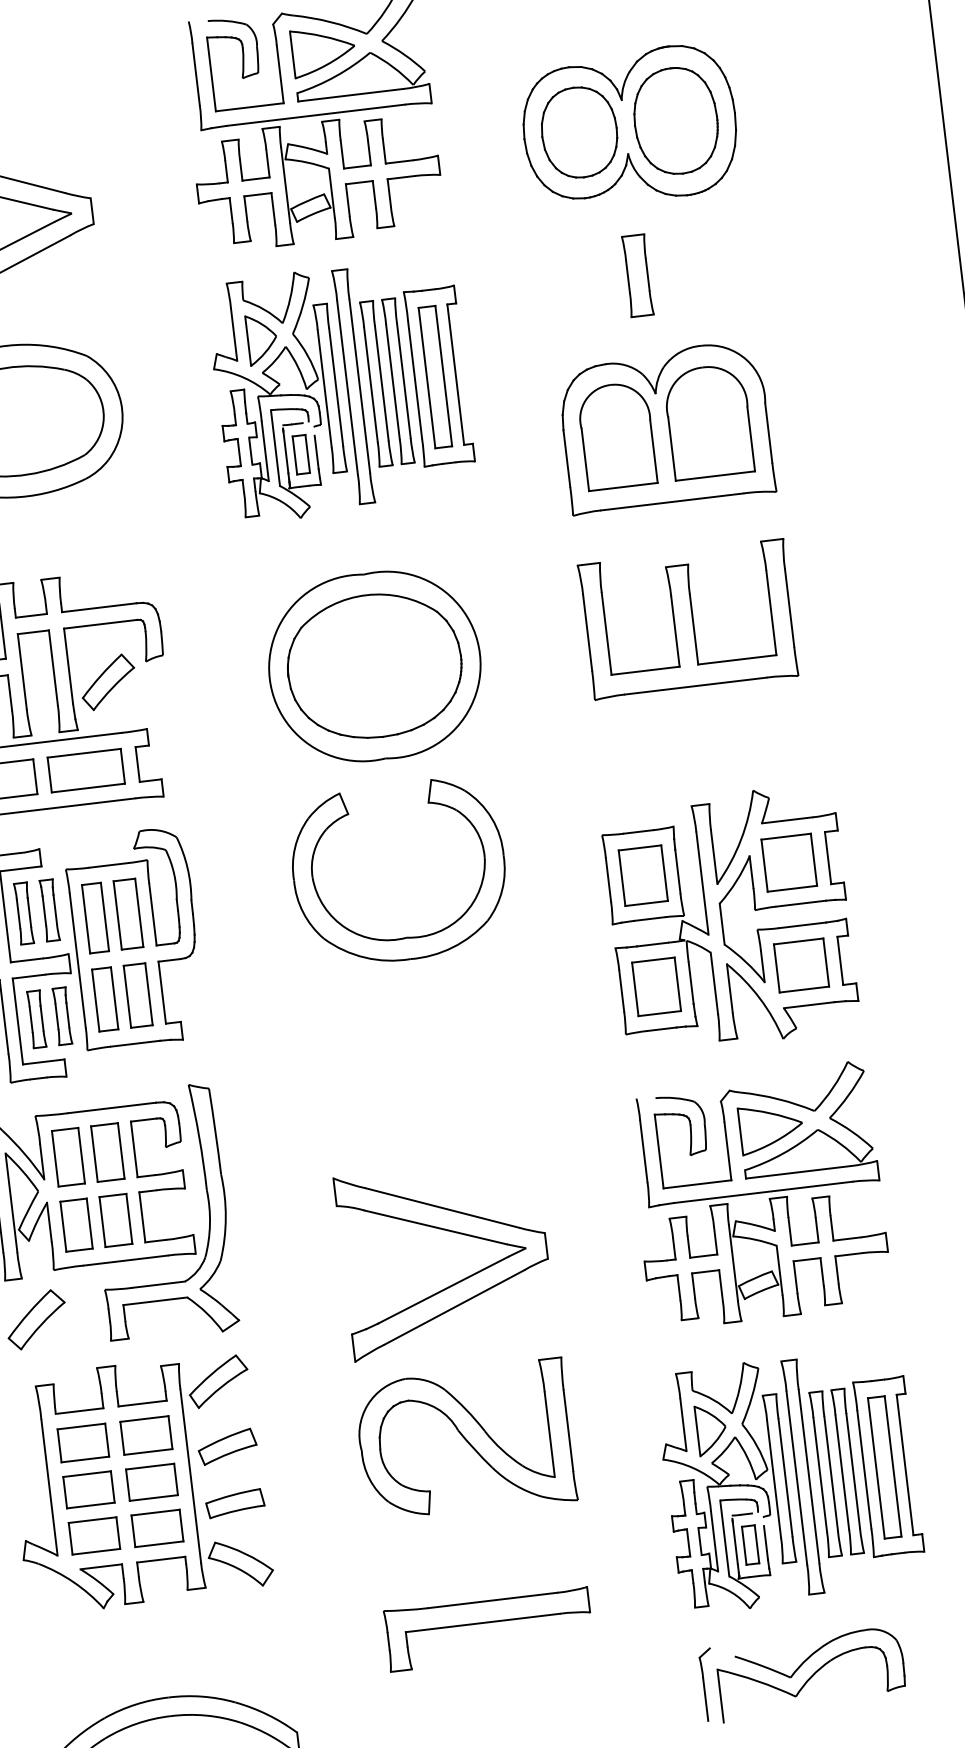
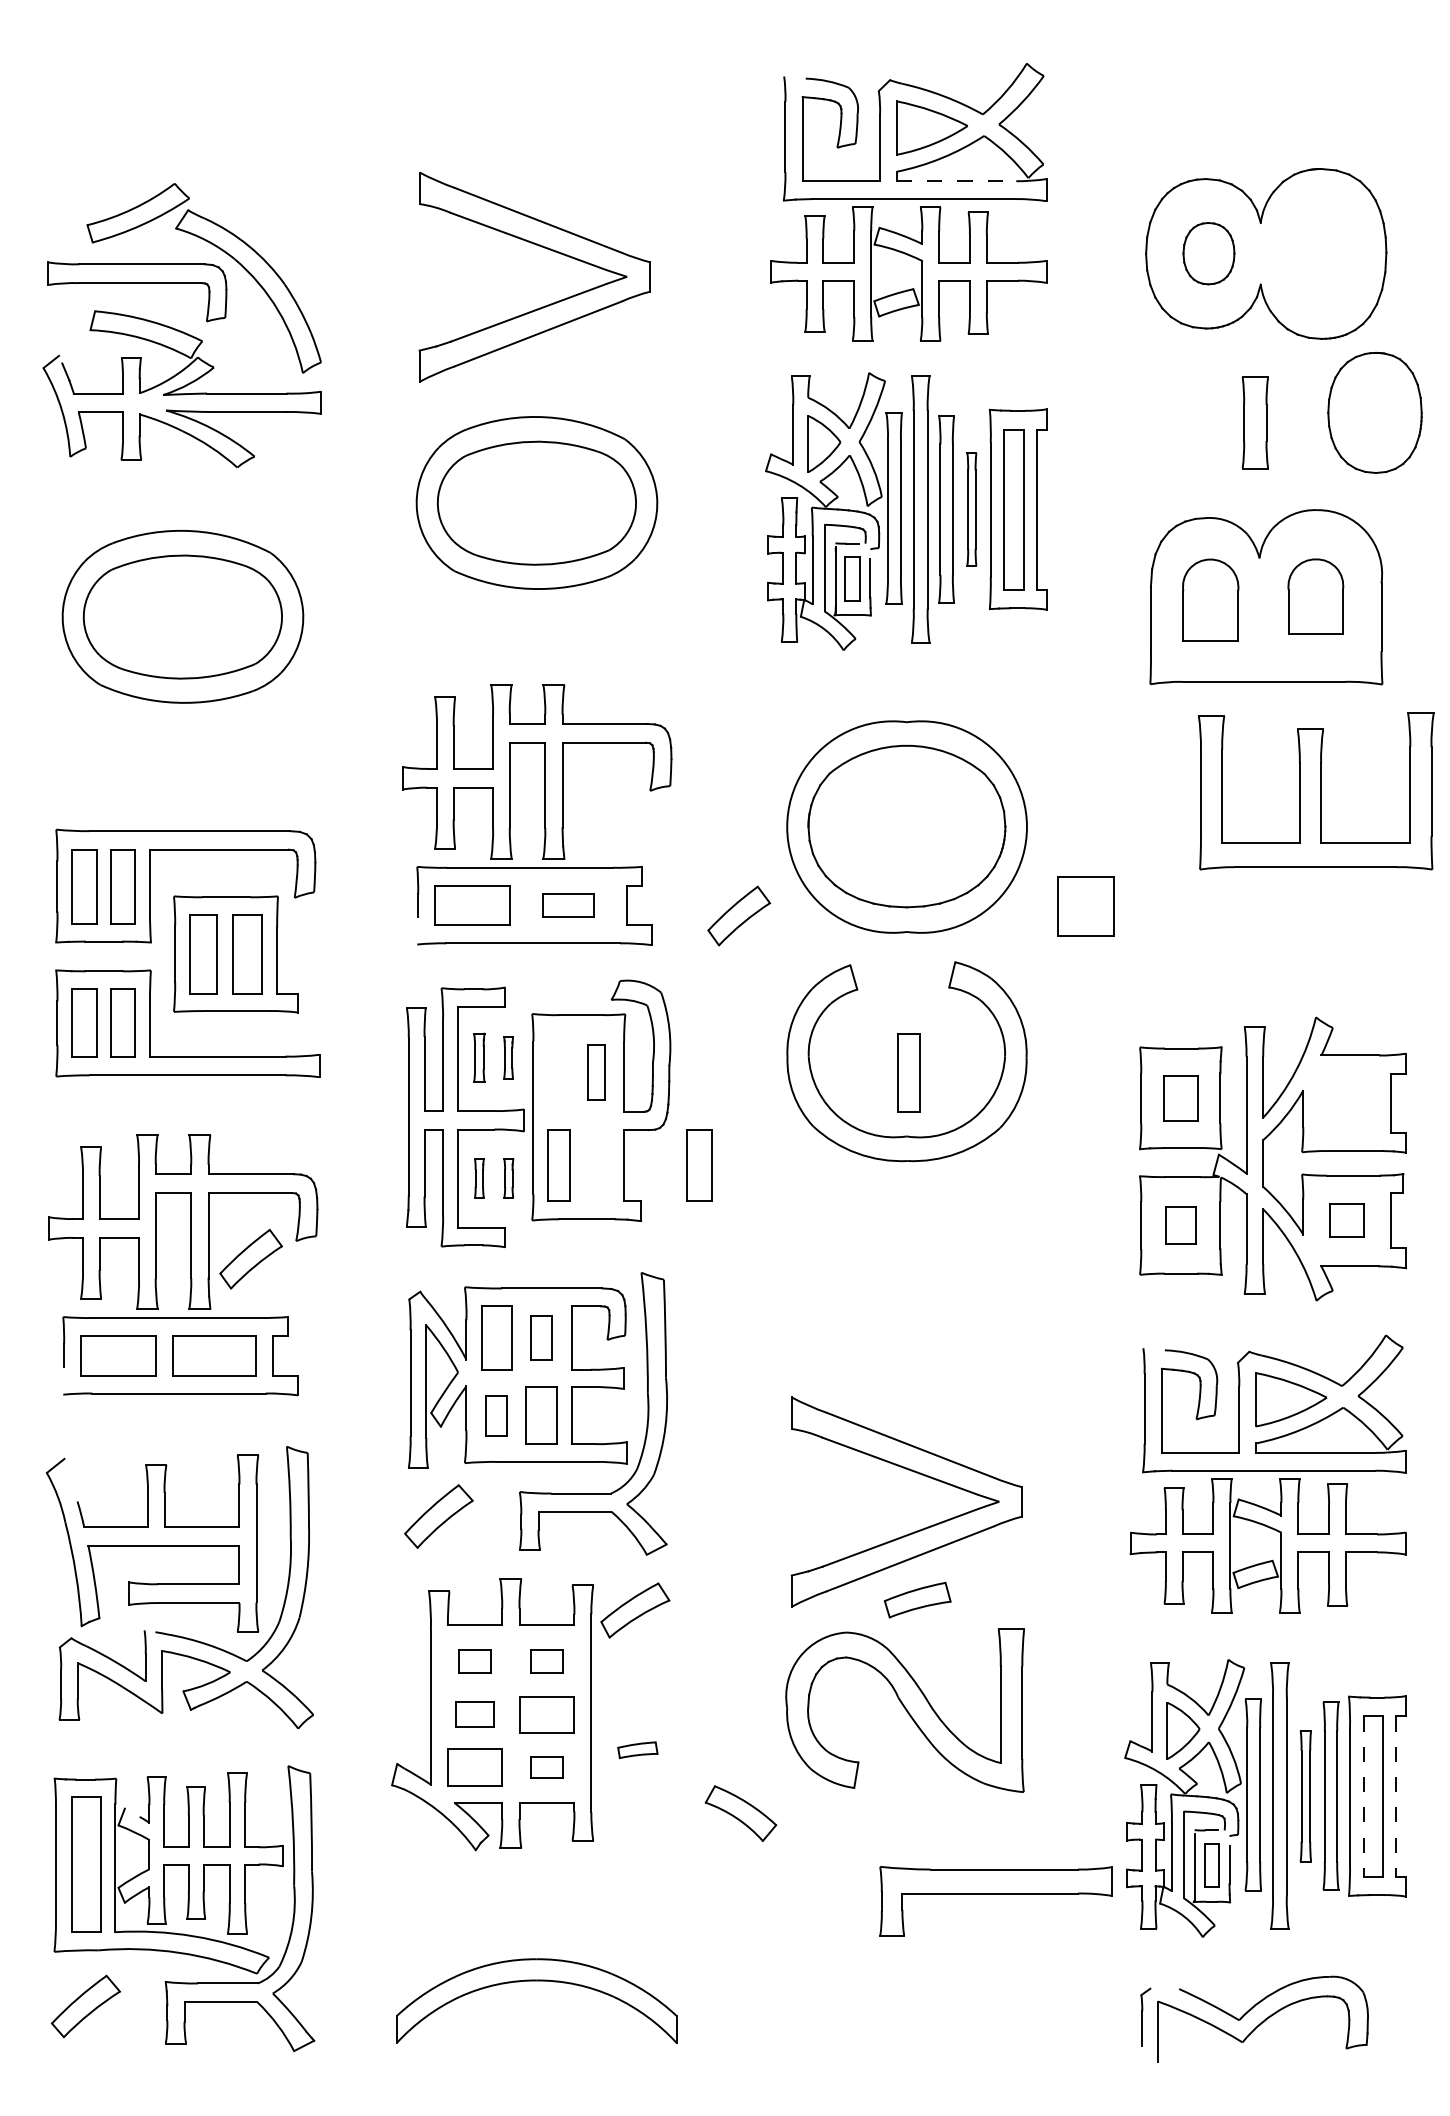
line: (350, 95) -> (956, 181), solid -> dashed
part: (675, 120) -> (1374, 412), moved
part: (579, 132) -> (1208, 253), size x0.6
part: (398, 381) -> (971, 509), size x0.6
part: (708, 421) -> (1315, 596), size x0.6
part: (617, 436) -> (1210, 600), size x0.7
part: (688, 619) -> (1316, 791), moved
part: (108, 681) -> (739, 915), moved
part: (86, 770) -> (568, 905), size x0.6
part: (788, 862) -> (1085, 906), moved
part: (642, 875) -> (1180, 1098), size x0.7
part: (49, 910) -> (508, 1057), size x0.6
part: (24, 913) -> (479, 1057), size x0.7
part: (128, 914) -> (596, 1072), size x0.7
part: (94, 918) -> (908, 1072), moved
part: (801, 965) -> (1346, 1220), size x0.6
part: (656, 987) -> (1180, 1225), size x0.6
part: (138, 995) -> (699, 1165), moved
part: (62, 1016) -> (508, 1178), size x0.6
part: (36, 1019) -> (479, 1178), size x0.6
part: (107, 1152) -> (541, 1337), size x0.7
part: (76, 1225) -> (496, 1415), size x0.7
part: (146, 1435) -> (546, 1661), size x0.6
part: (82, 1443) -> (474, 1661), size x0.6
part: (227, 1447) -> (917, 1600), moved
line: (905, 1465) -> (1396, 1796), solid -> dashed
line: (876, 1468) -> (1363, 1796), solid -> dashed
part: (825, 1473) -> (1305, 1795), size x0.7
part: (88, 1489) -> (474, 1714), size x0.7
part: (235, 1504) -> (637, 1750), size x0.6
part: (157, 1528) -> (546, 1767), size x0.6
part: (240, 1563) -> (740, 1813), moved
part: (487, 1623) -> (995, 1894), moved
part: (708, 1684) -> (1145, 2016), size x0.7

